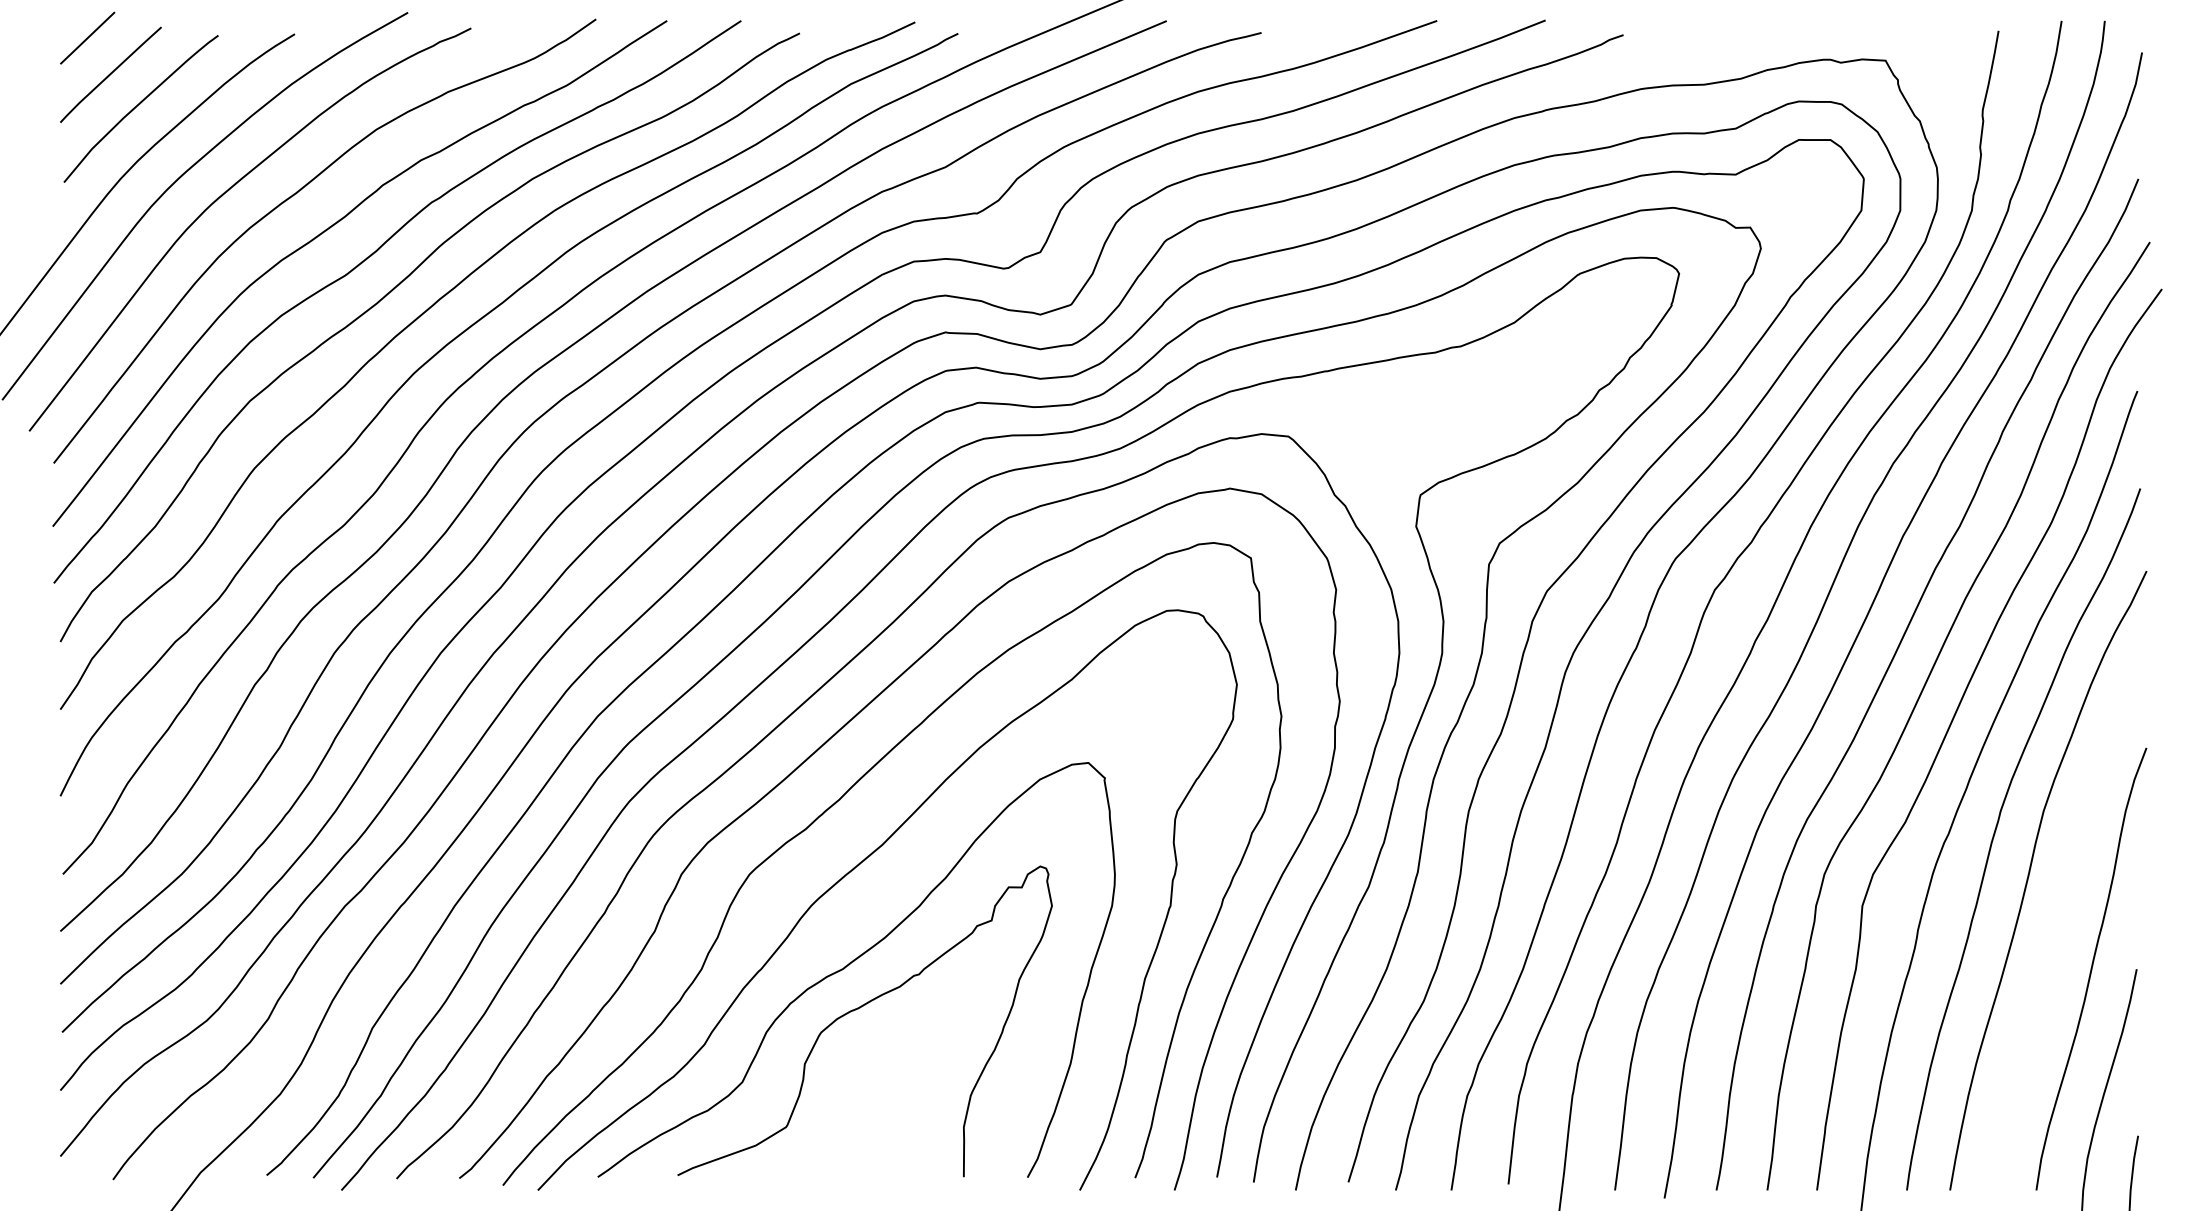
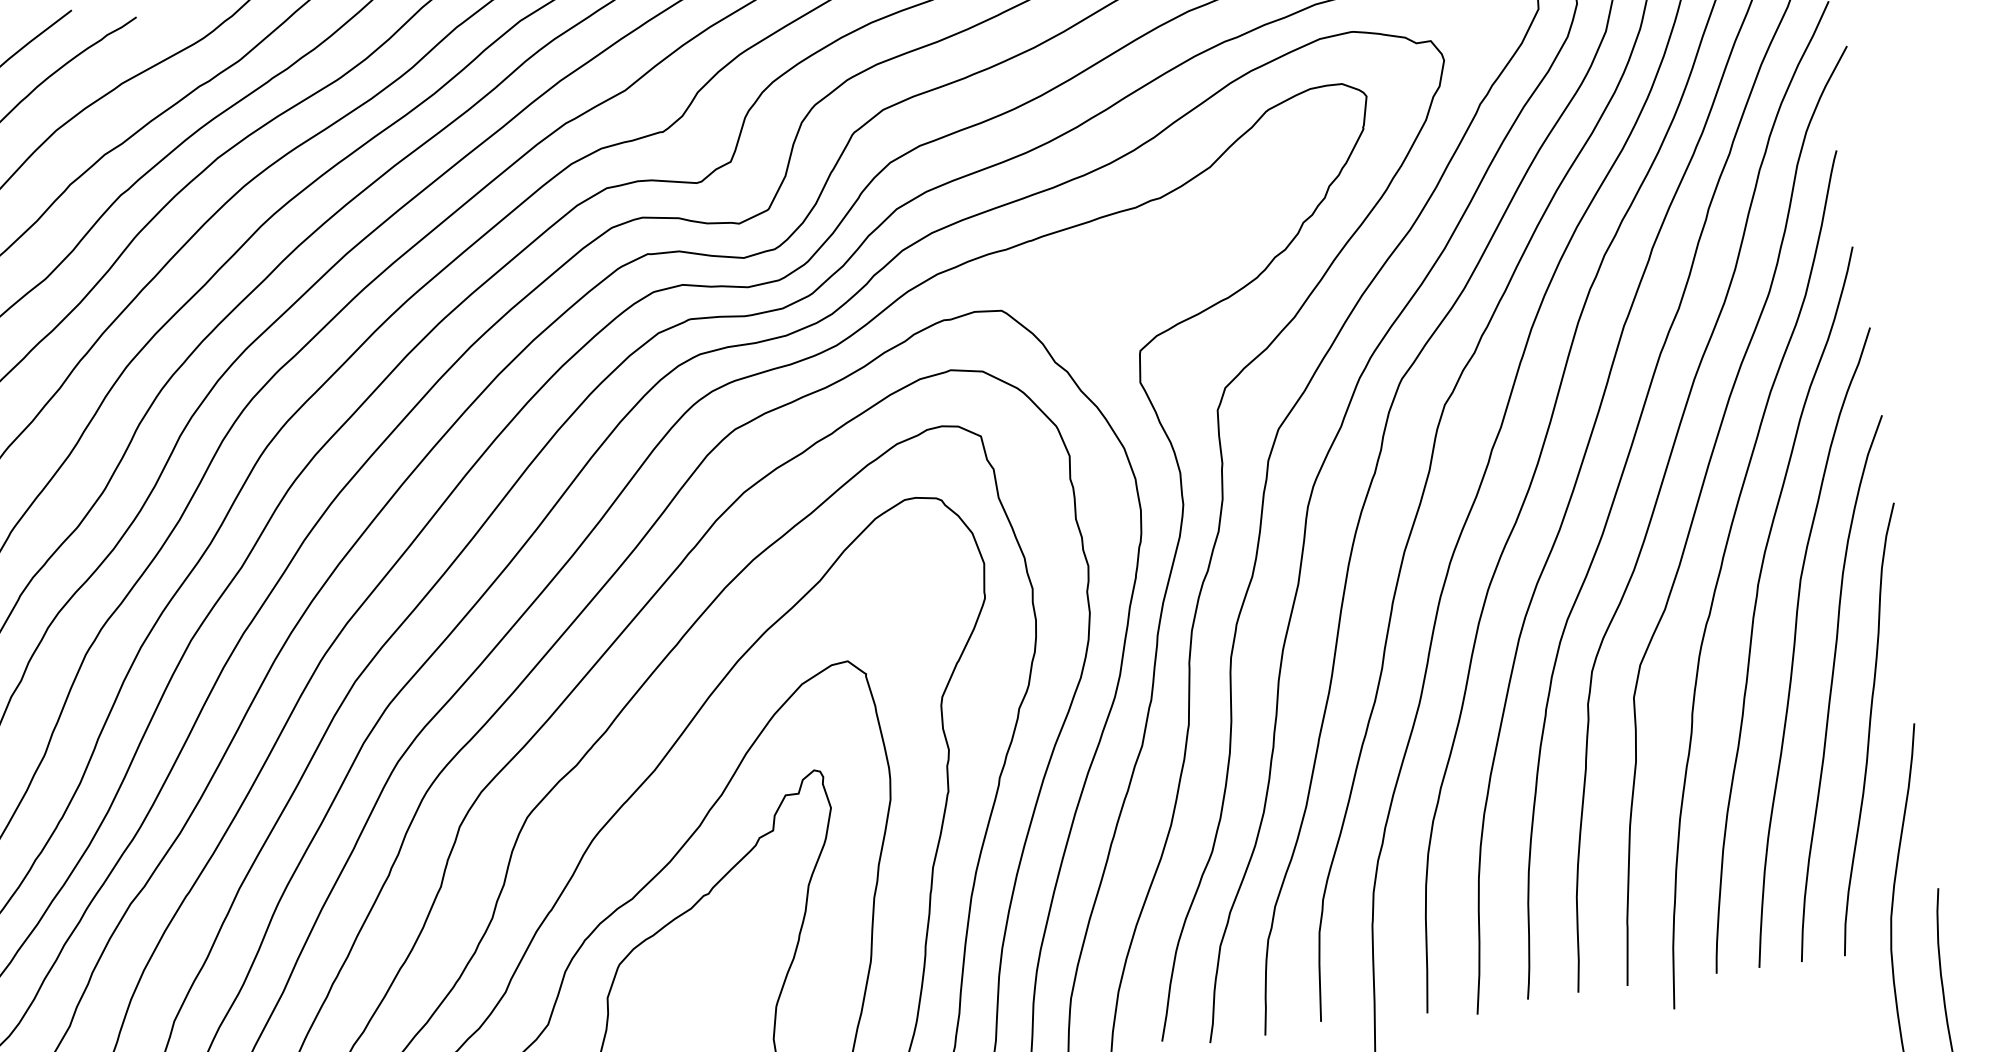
curve: (2060, 922) -> (1832, 687), added

